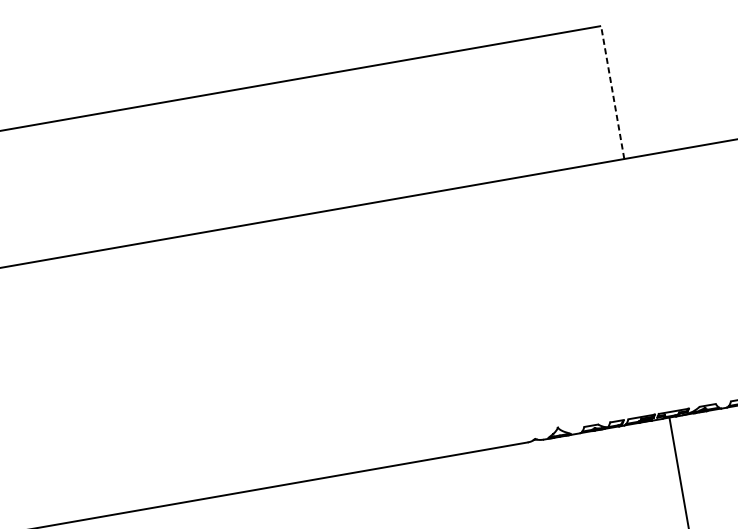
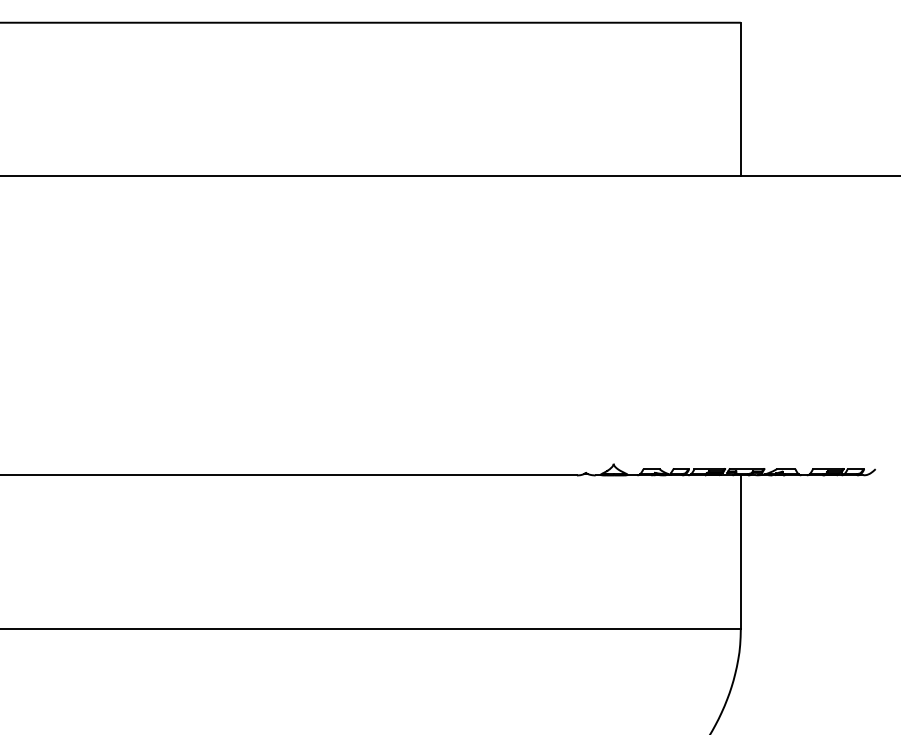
line: (612, 92) -> (740, 99), dashed -> solid

